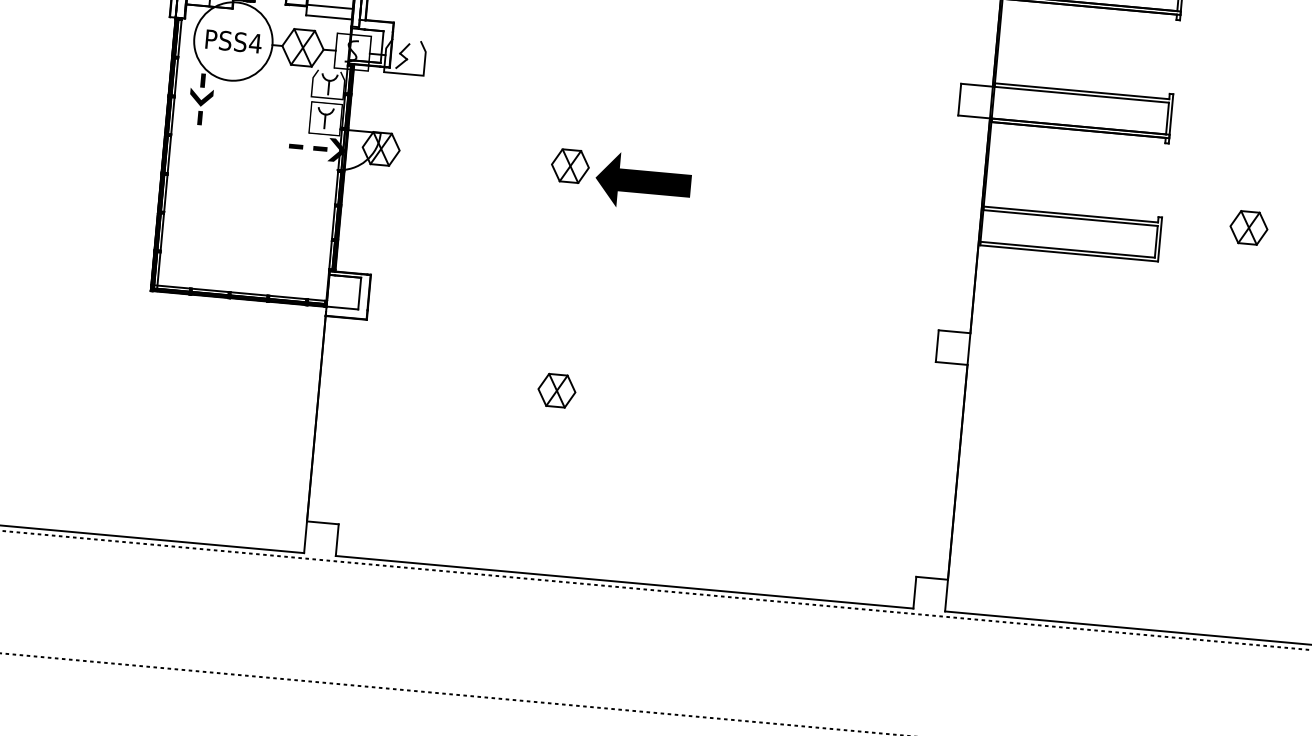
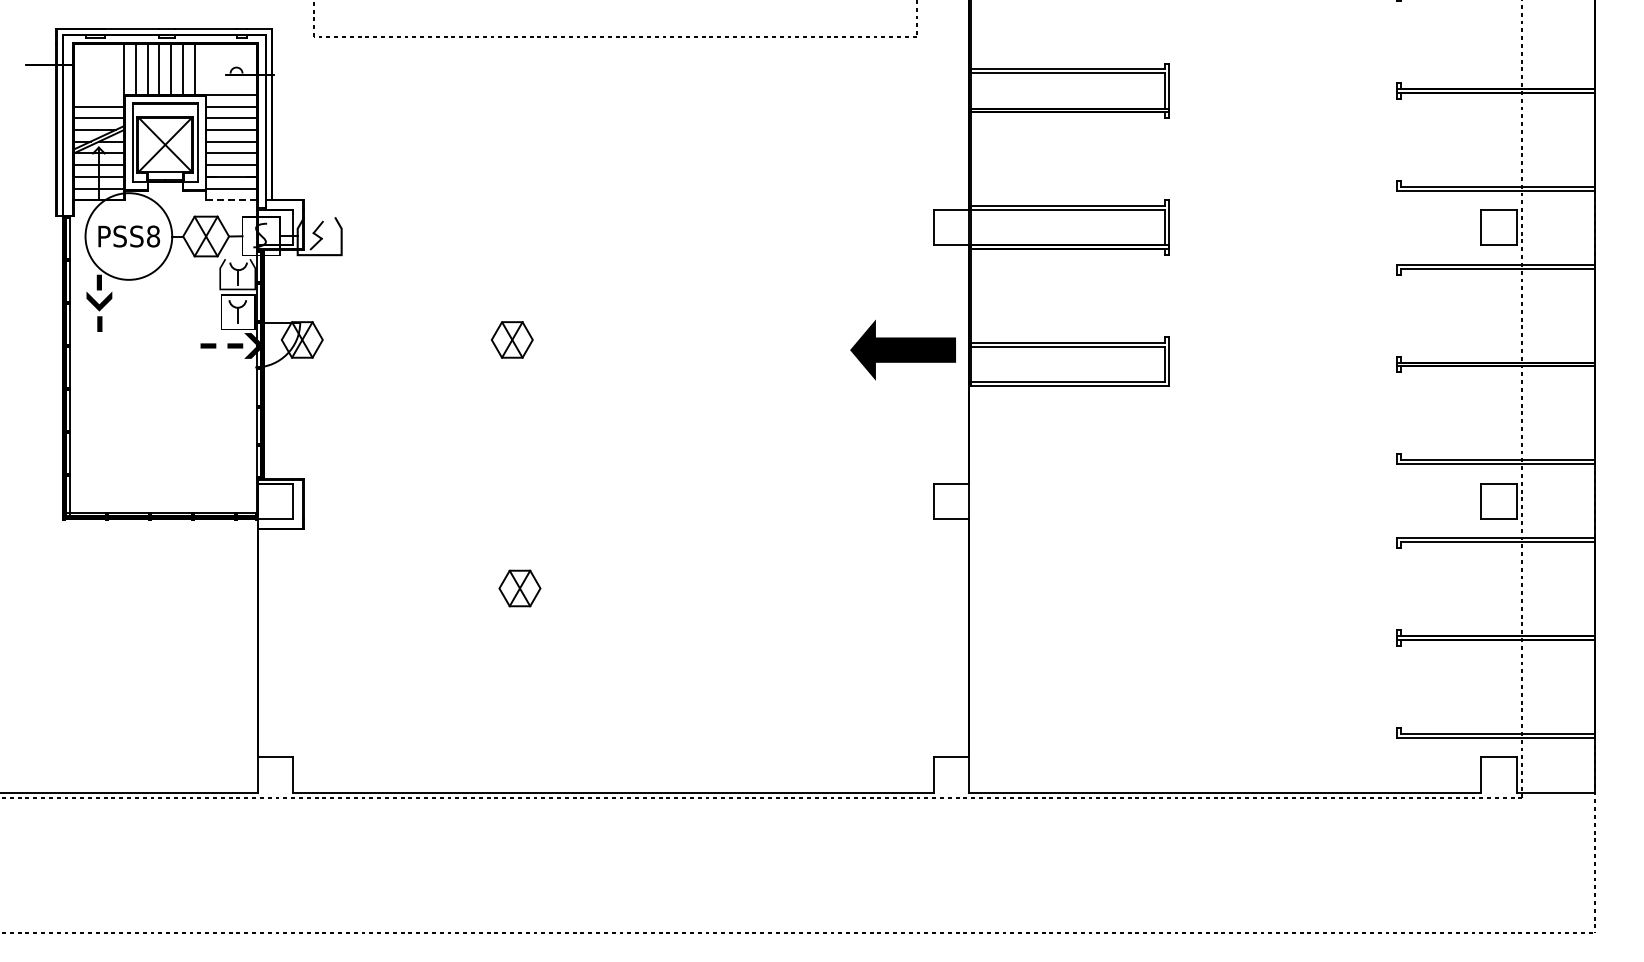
line: (328, 17) -> (231, 200), solid -> dashed
text: (255, 43) -> (153, 236), PSS4 -> PSS8
part: (642, 181) -> (902, 349), moved
part: (1249, 227) -> (1265, 339), removed

